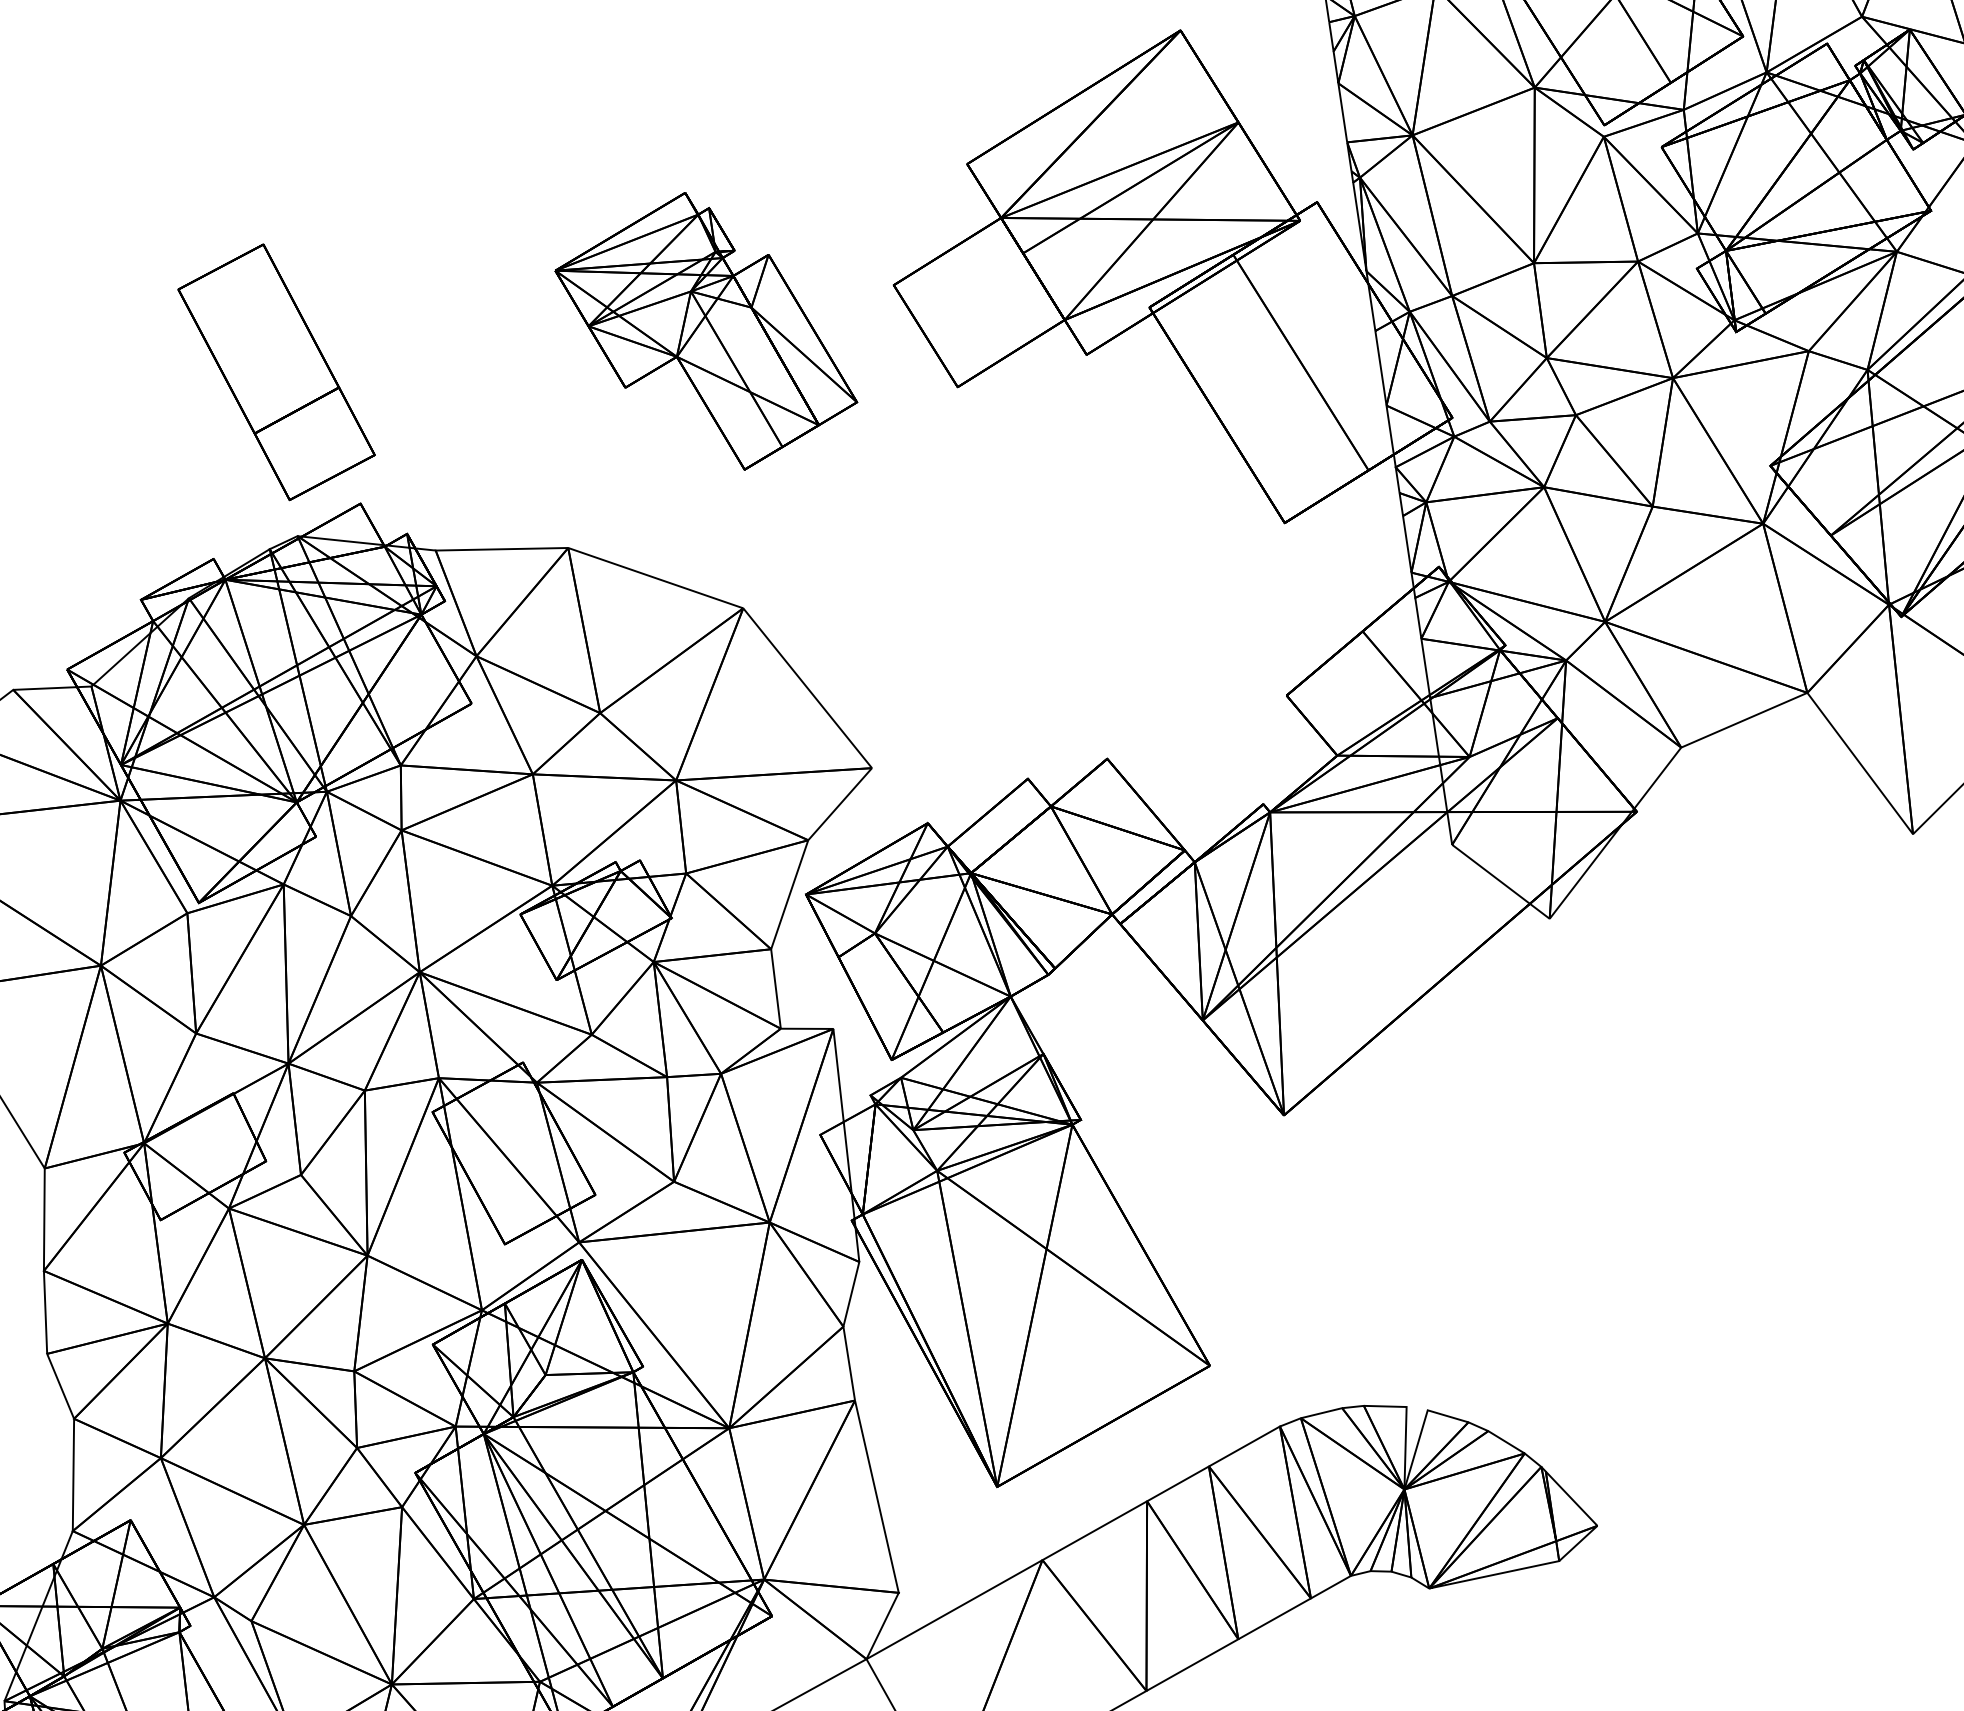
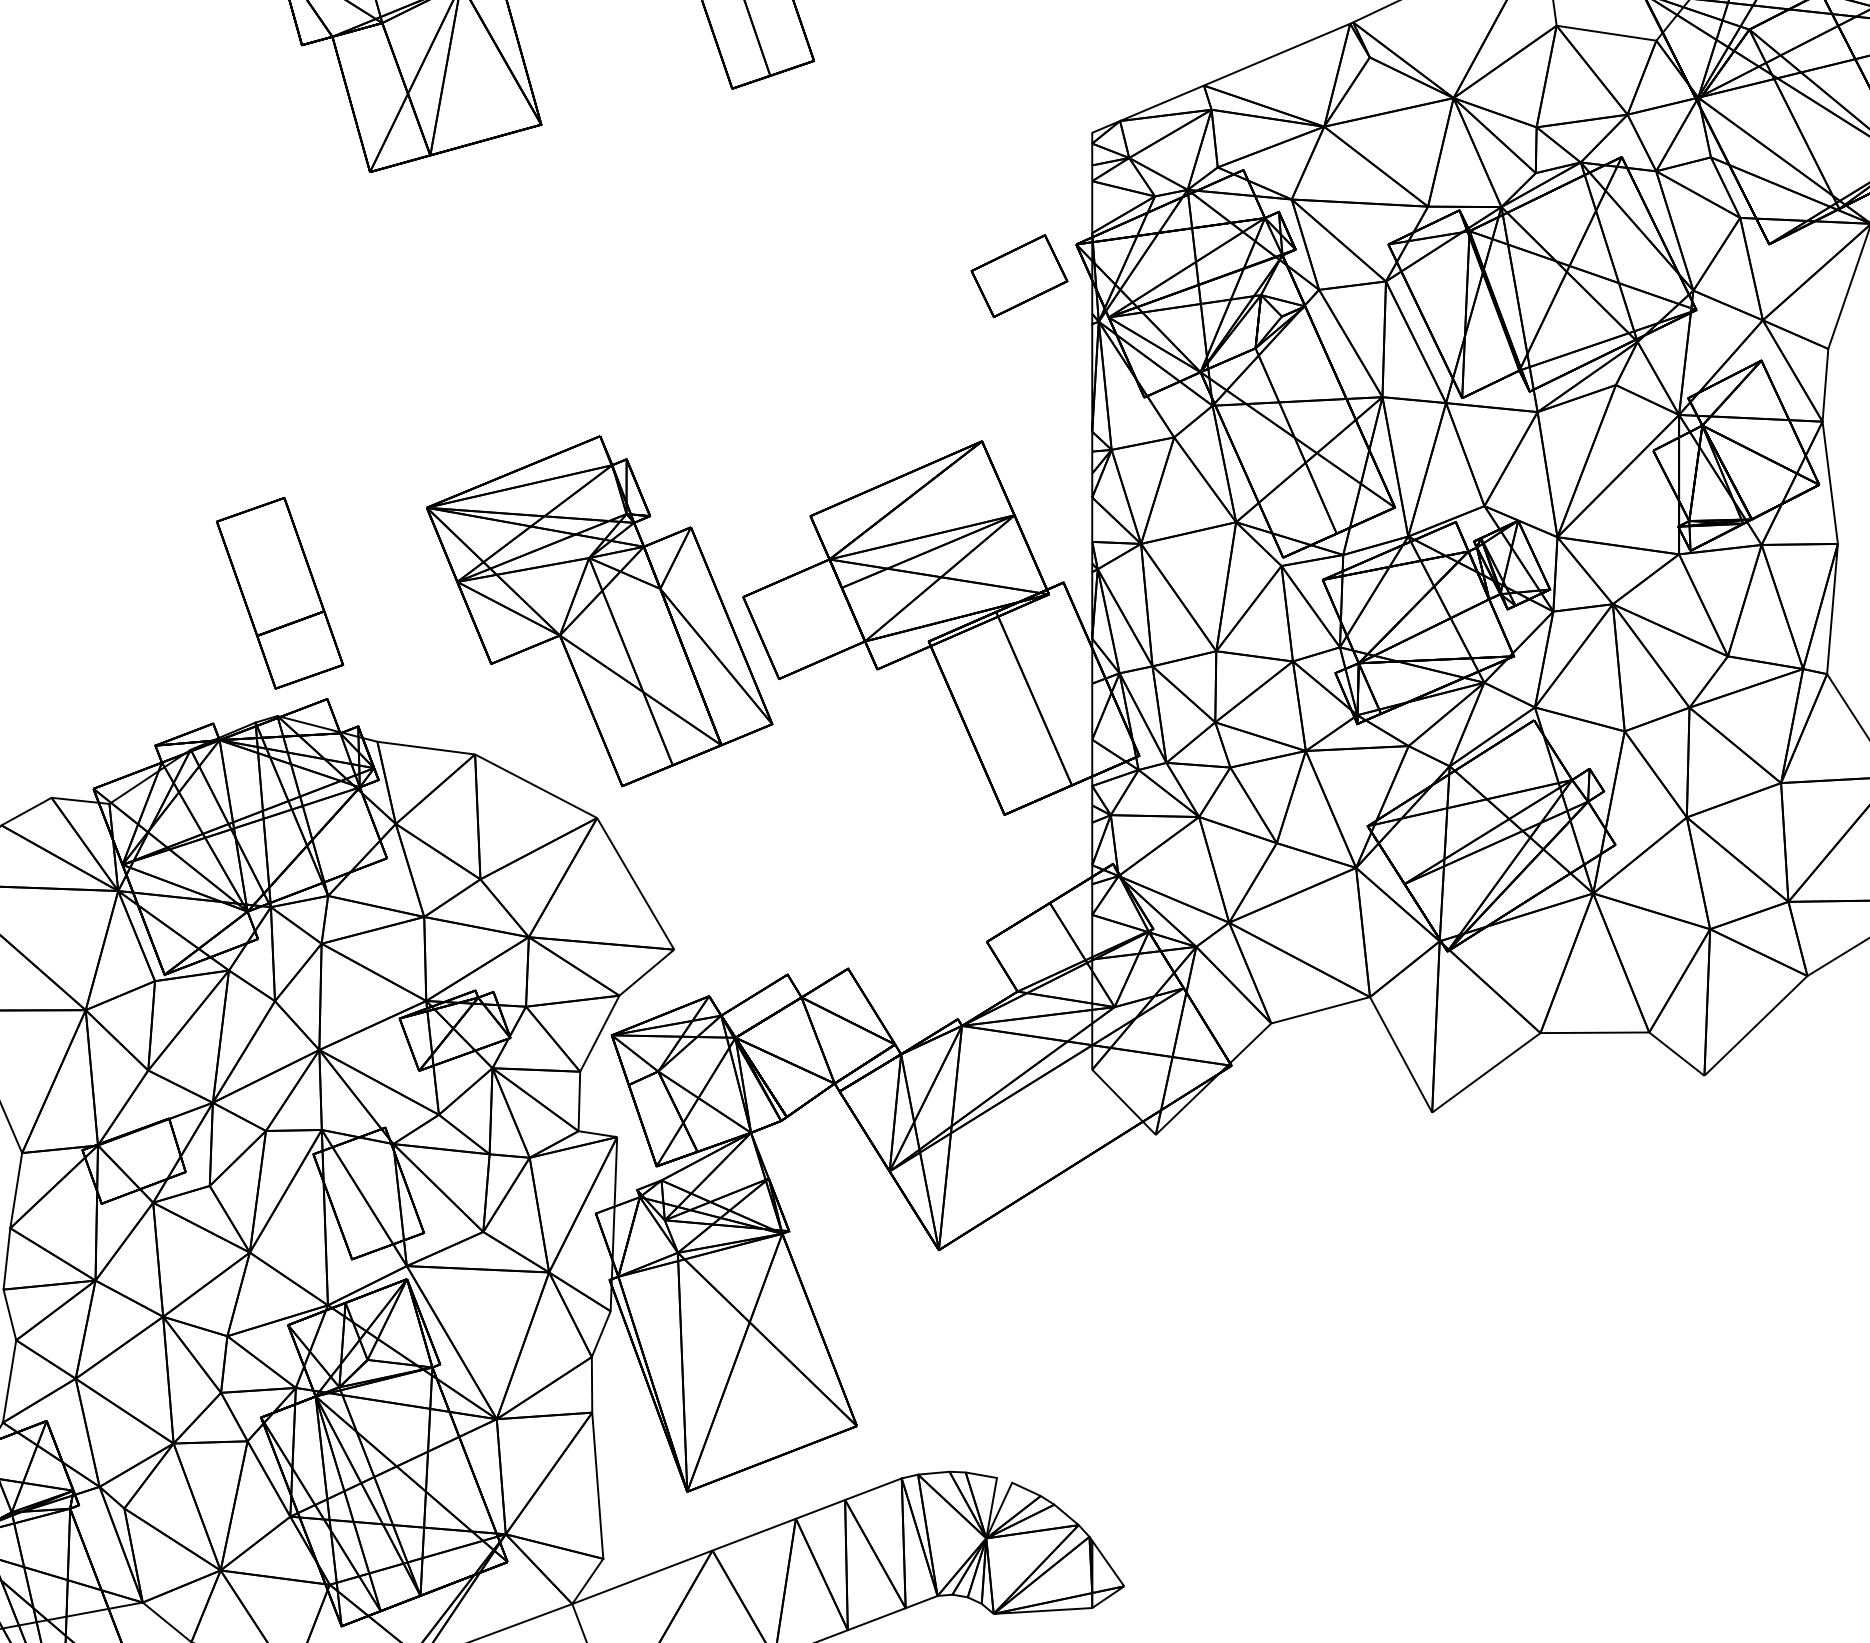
part: (705, 332) -> (599, 611), size x1.67

